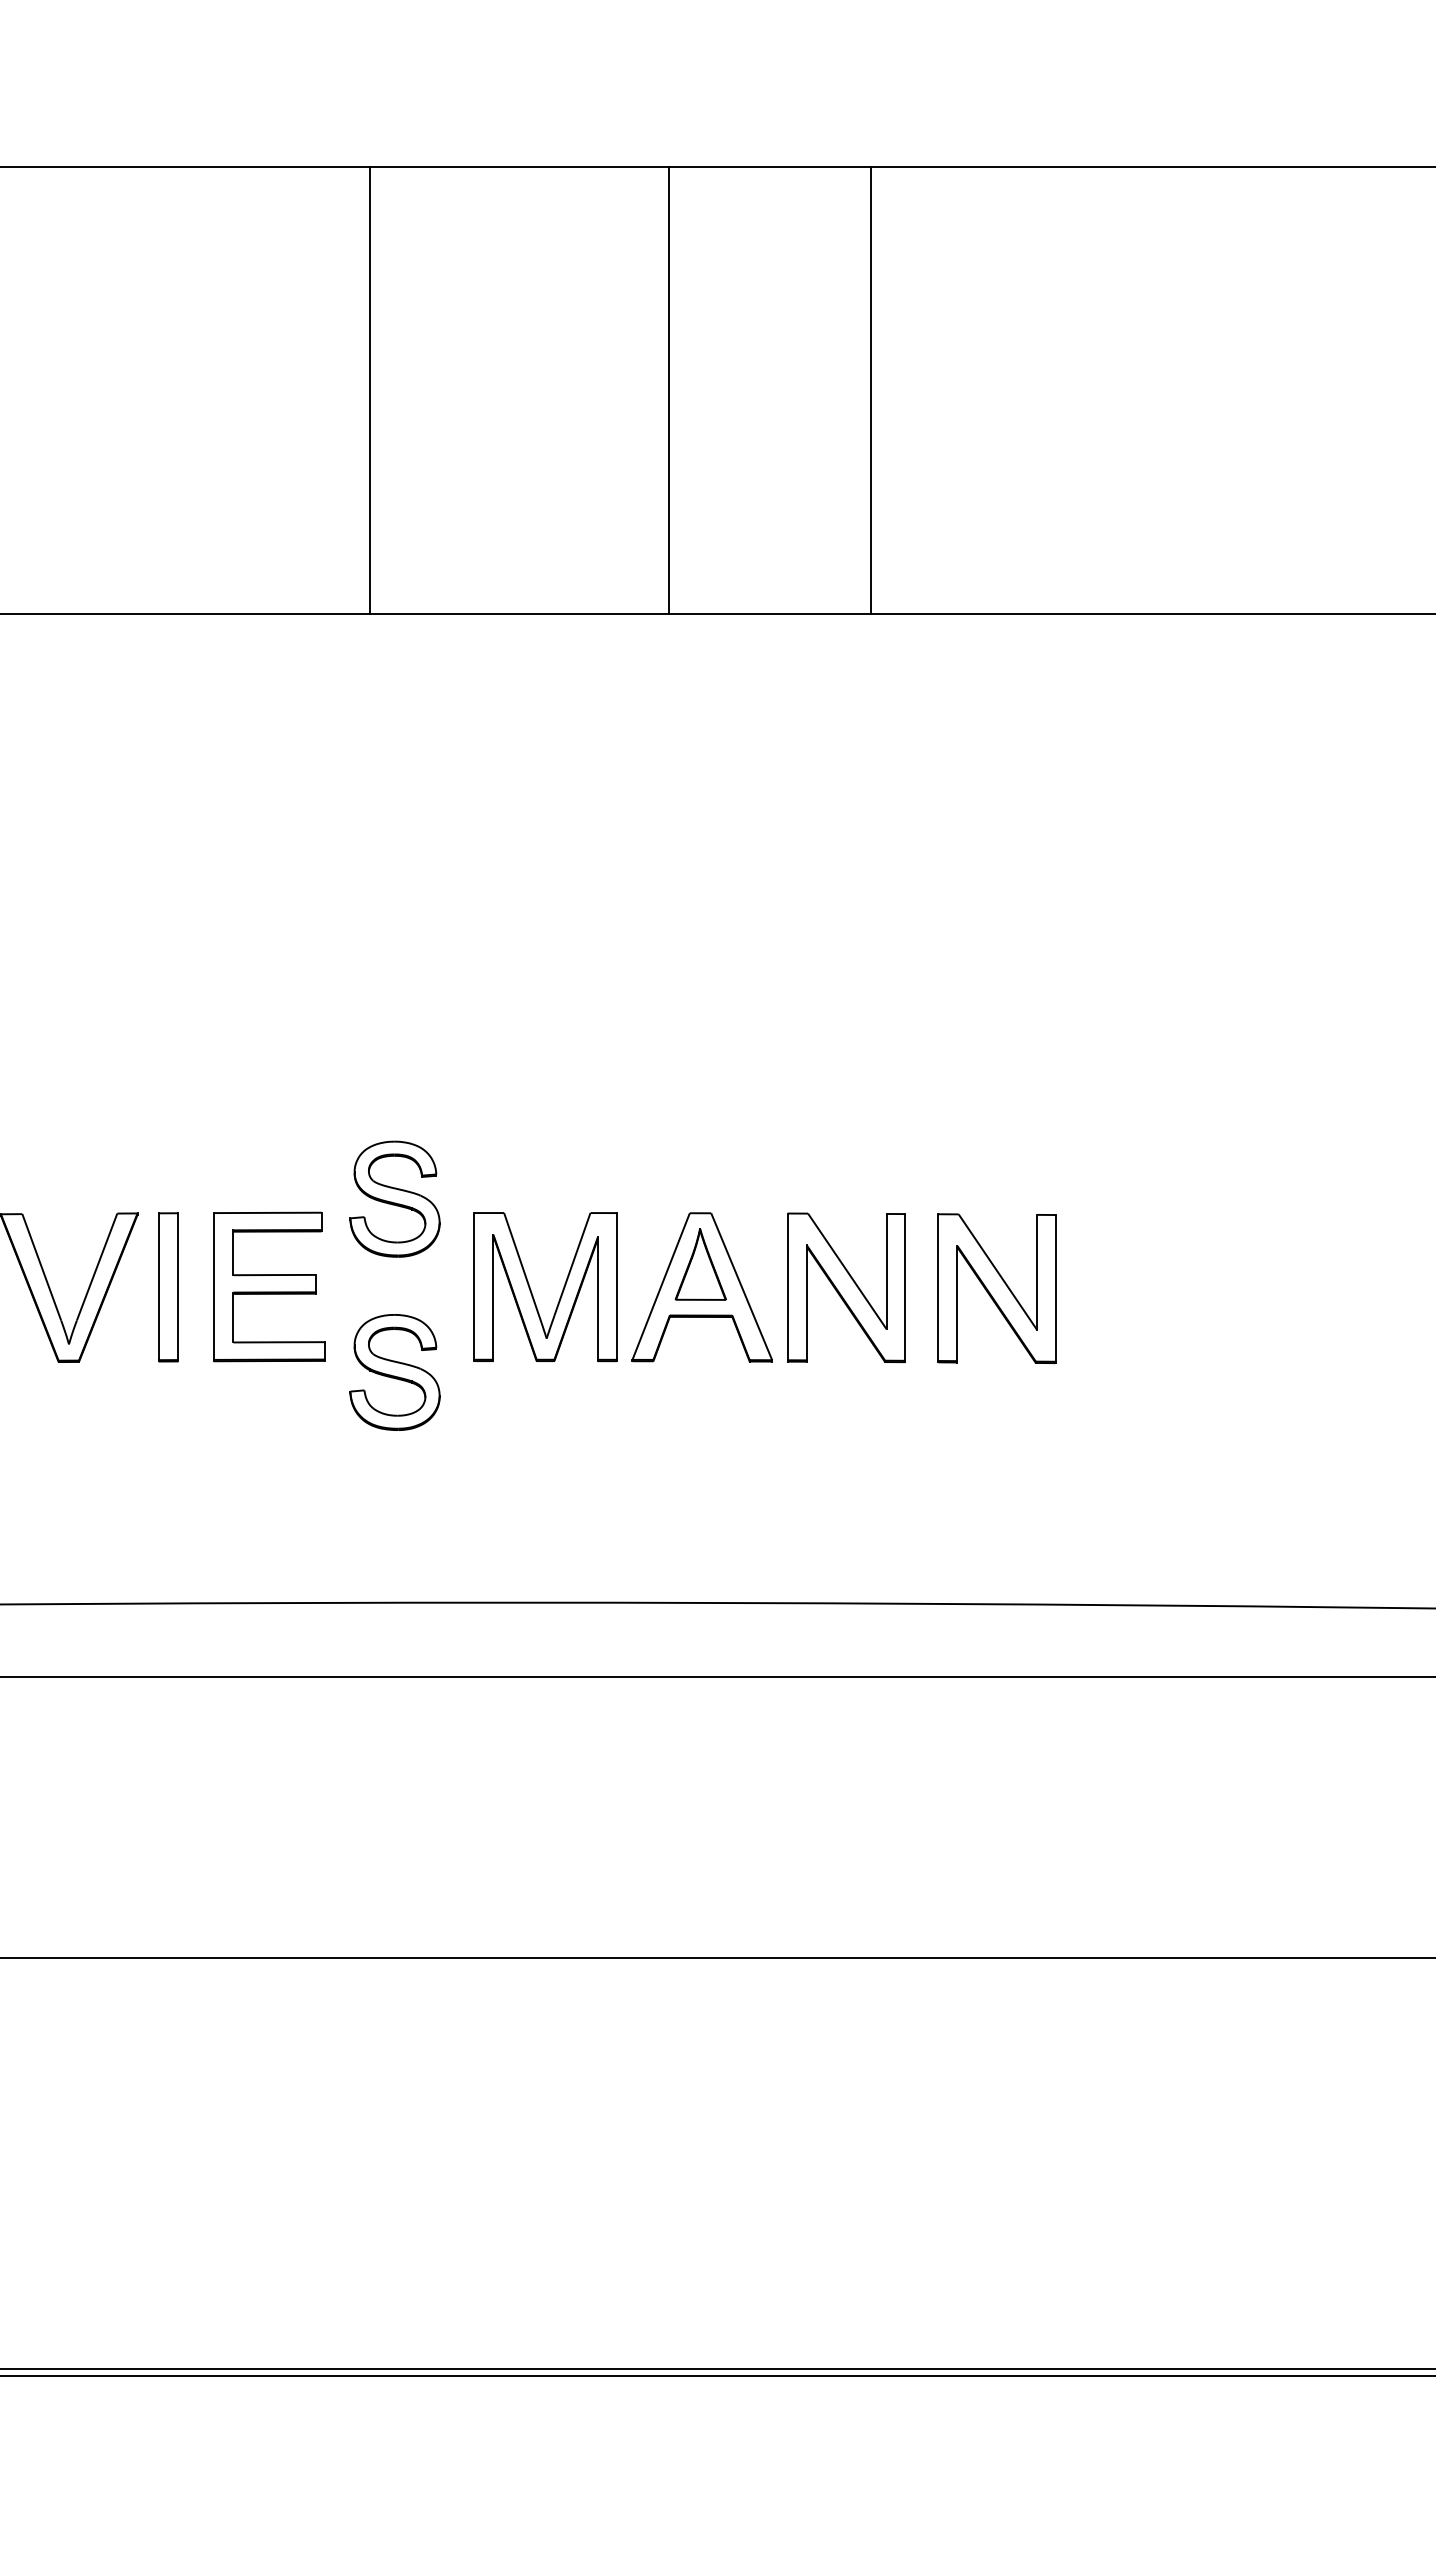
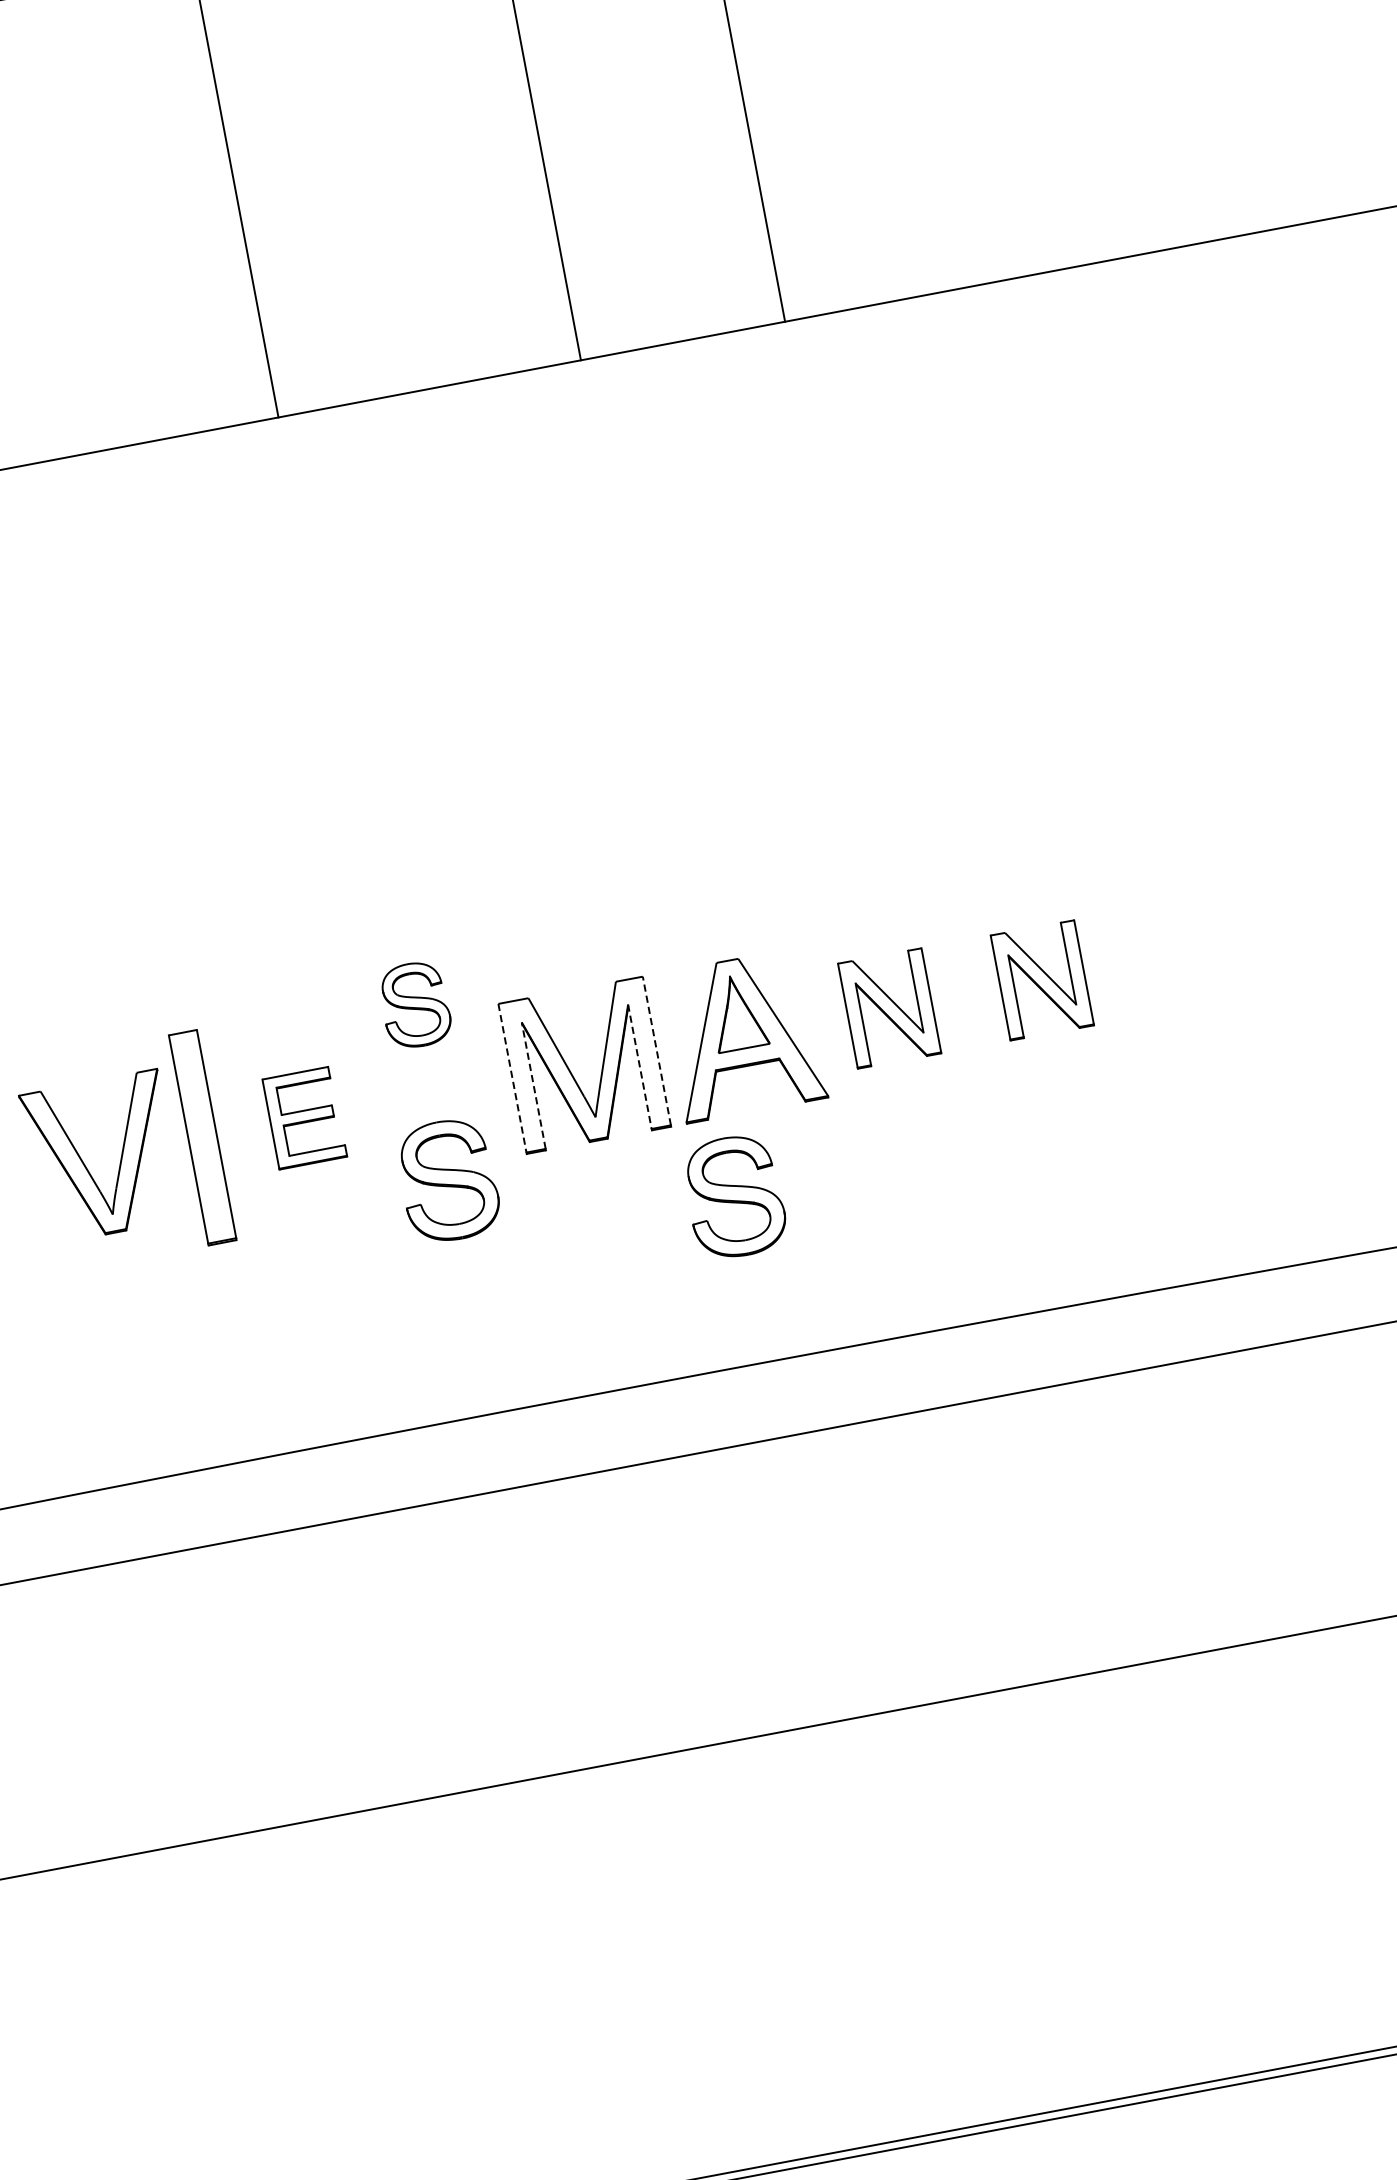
part: (394, 1198) -> (414, 1004), size x0.7
line: (617, 1285) -> (657, 1049), solid -> dashed
part: (269, 1286) -> (304, 1117), size x0.6
line: (474, 1286) -> (512, 1078), solid -> dashed
part: (168, 1287) -> (202, 1137), size x1.4
part: (846, 1287) -> (889, 1008), size x0.7
part: (996, 1288) -> (1041, 980), size x0.7
line: (493, 1296) -> (533, 1084), solid -> dashed
line: (598, 1298) -> (640, 1066), solid -> dashed
part: (664, 1439) -> (734, 1196), added

